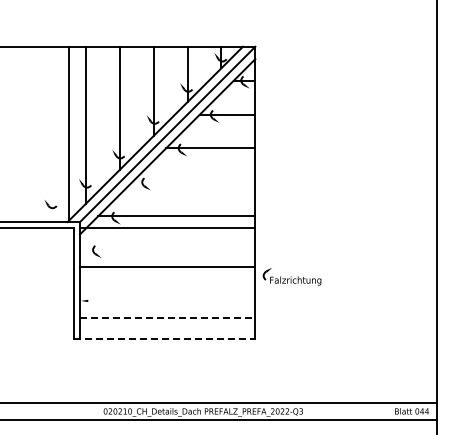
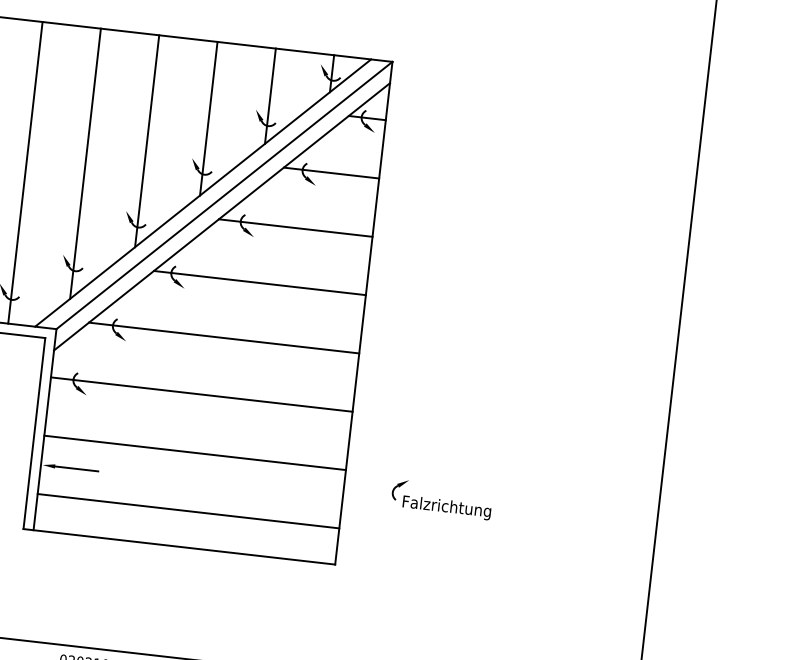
line: (69, 134) -> (26, 173), moved
line: (193, 182) -> (259, 283), added
line: (167, 228) -> (201, 395), moved
line: (167, 267) -> (194, 453), moved
part: (291, 276) -> (440, 499), moved
line: (100, 300) -> (76, 468), added
line: (167, 317) -> (188, 510), dashed -> solid
line: (164, 338) -> (178, 546), dashed -> solid

